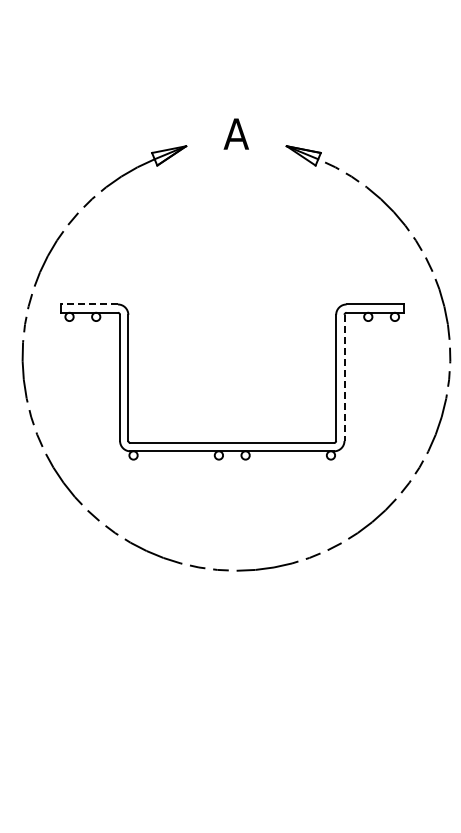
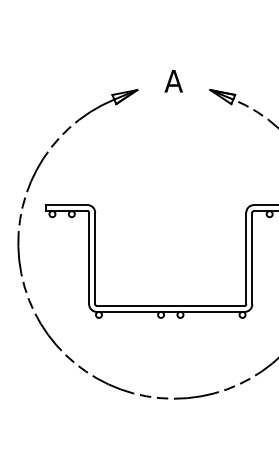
line: (89, 304) -> (66, 205), dashed -> solid
line: (344, 378) -> (252, 258), dashed -> solid

